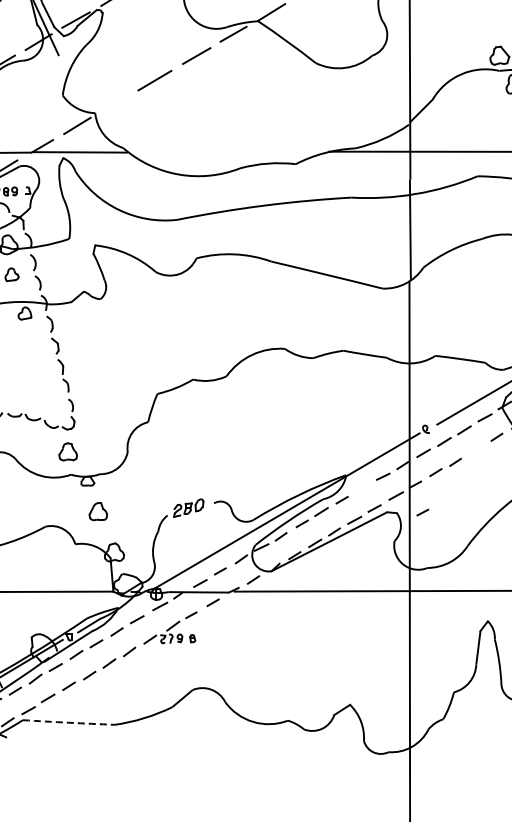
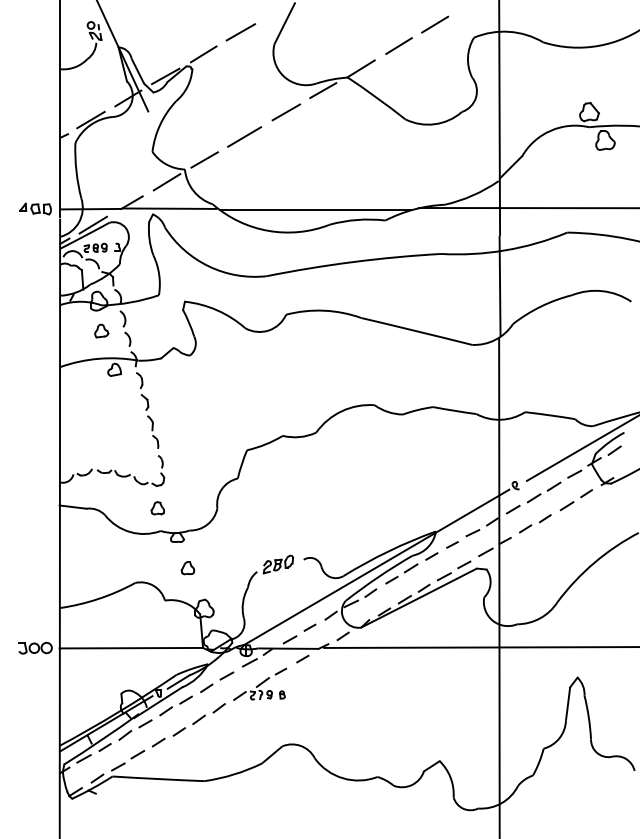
line: (114, 103) -> (204, 159), added
line: (224, 153) -> (314, 209), added
line: (476, 450) -> (566, 506), added
part: (67, 452) -> (157, 508), size x0.71
part: (97, 512) -> (187, 568), size x0.71
line: (422, 512) -> (452, 544), moved
arc: (68, 723) -> (158, 779), dashed -> solid

